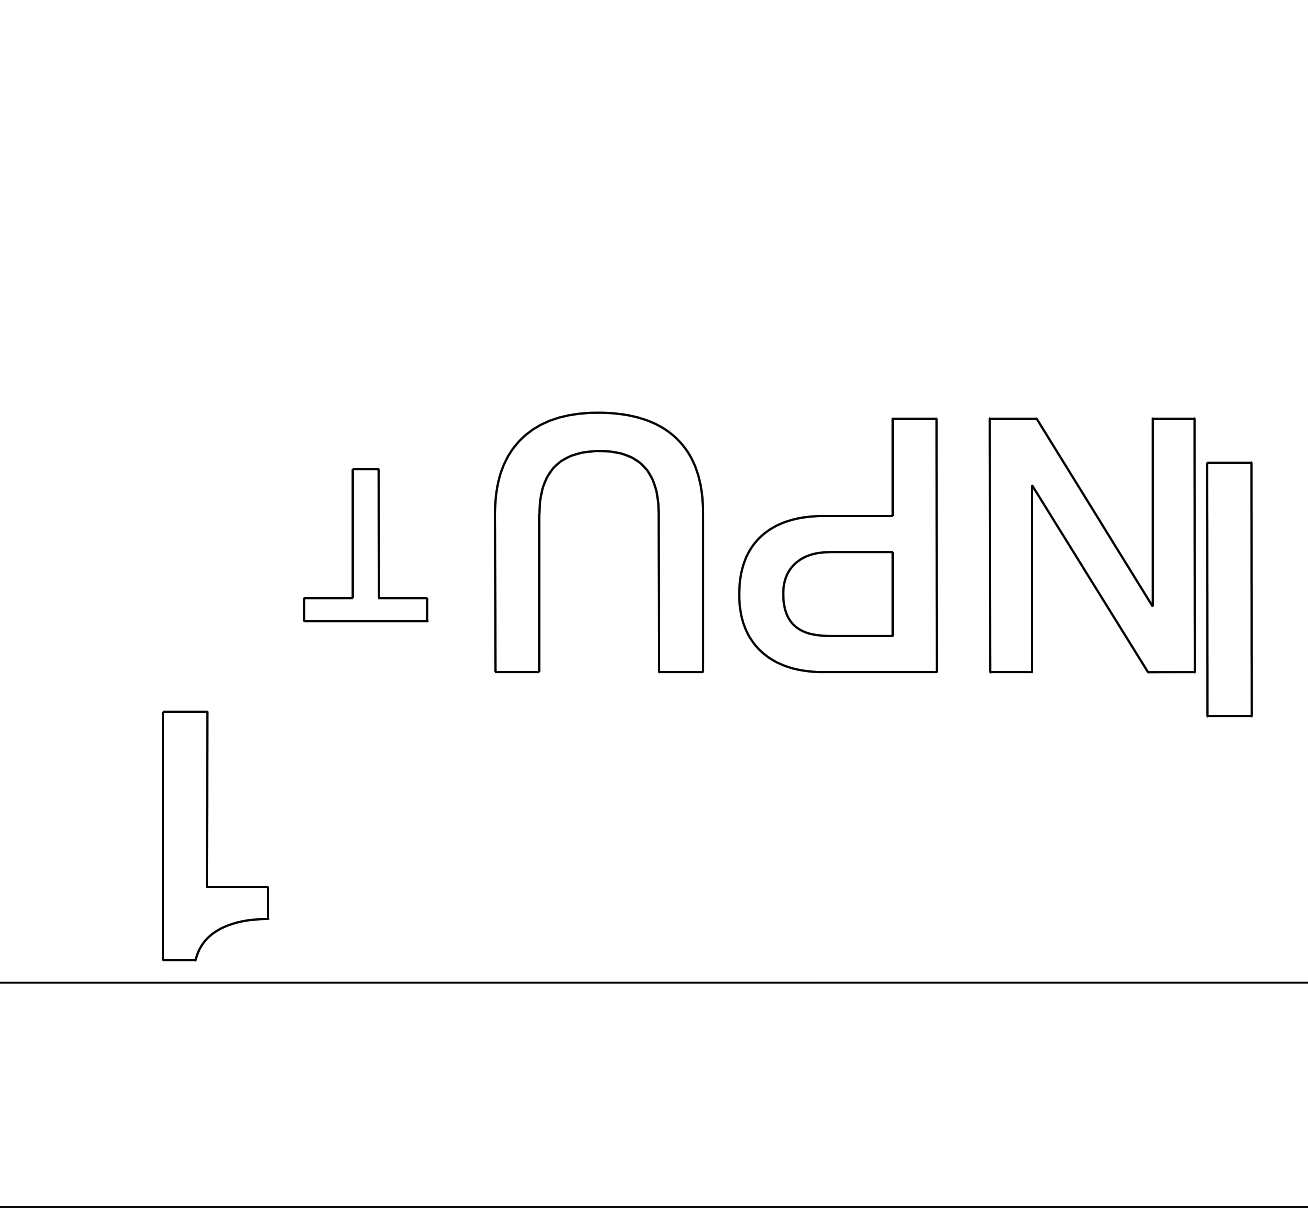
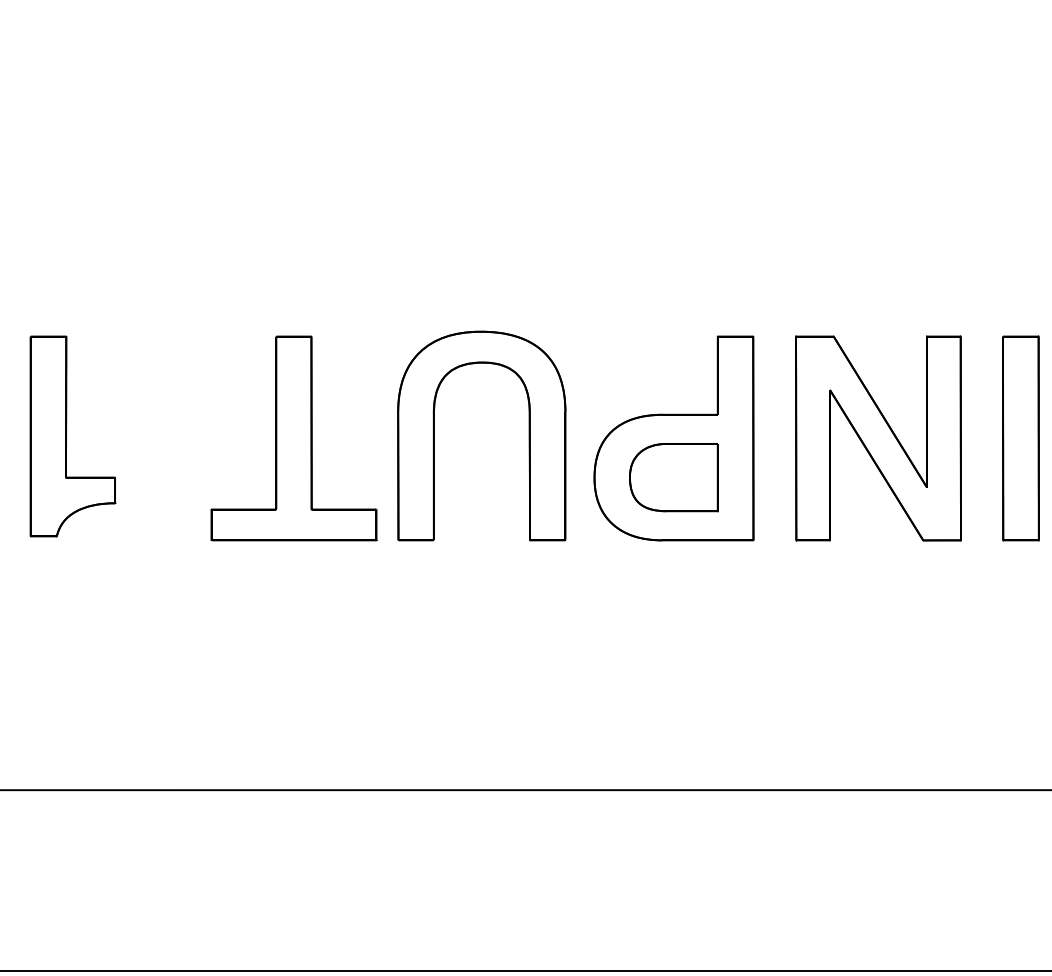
part: (365, 544) -> (293, 437), size x1.67
part: (1229, 589) -> (1020, 438), moved
part: (208, 834) -> (67, 435), moved

